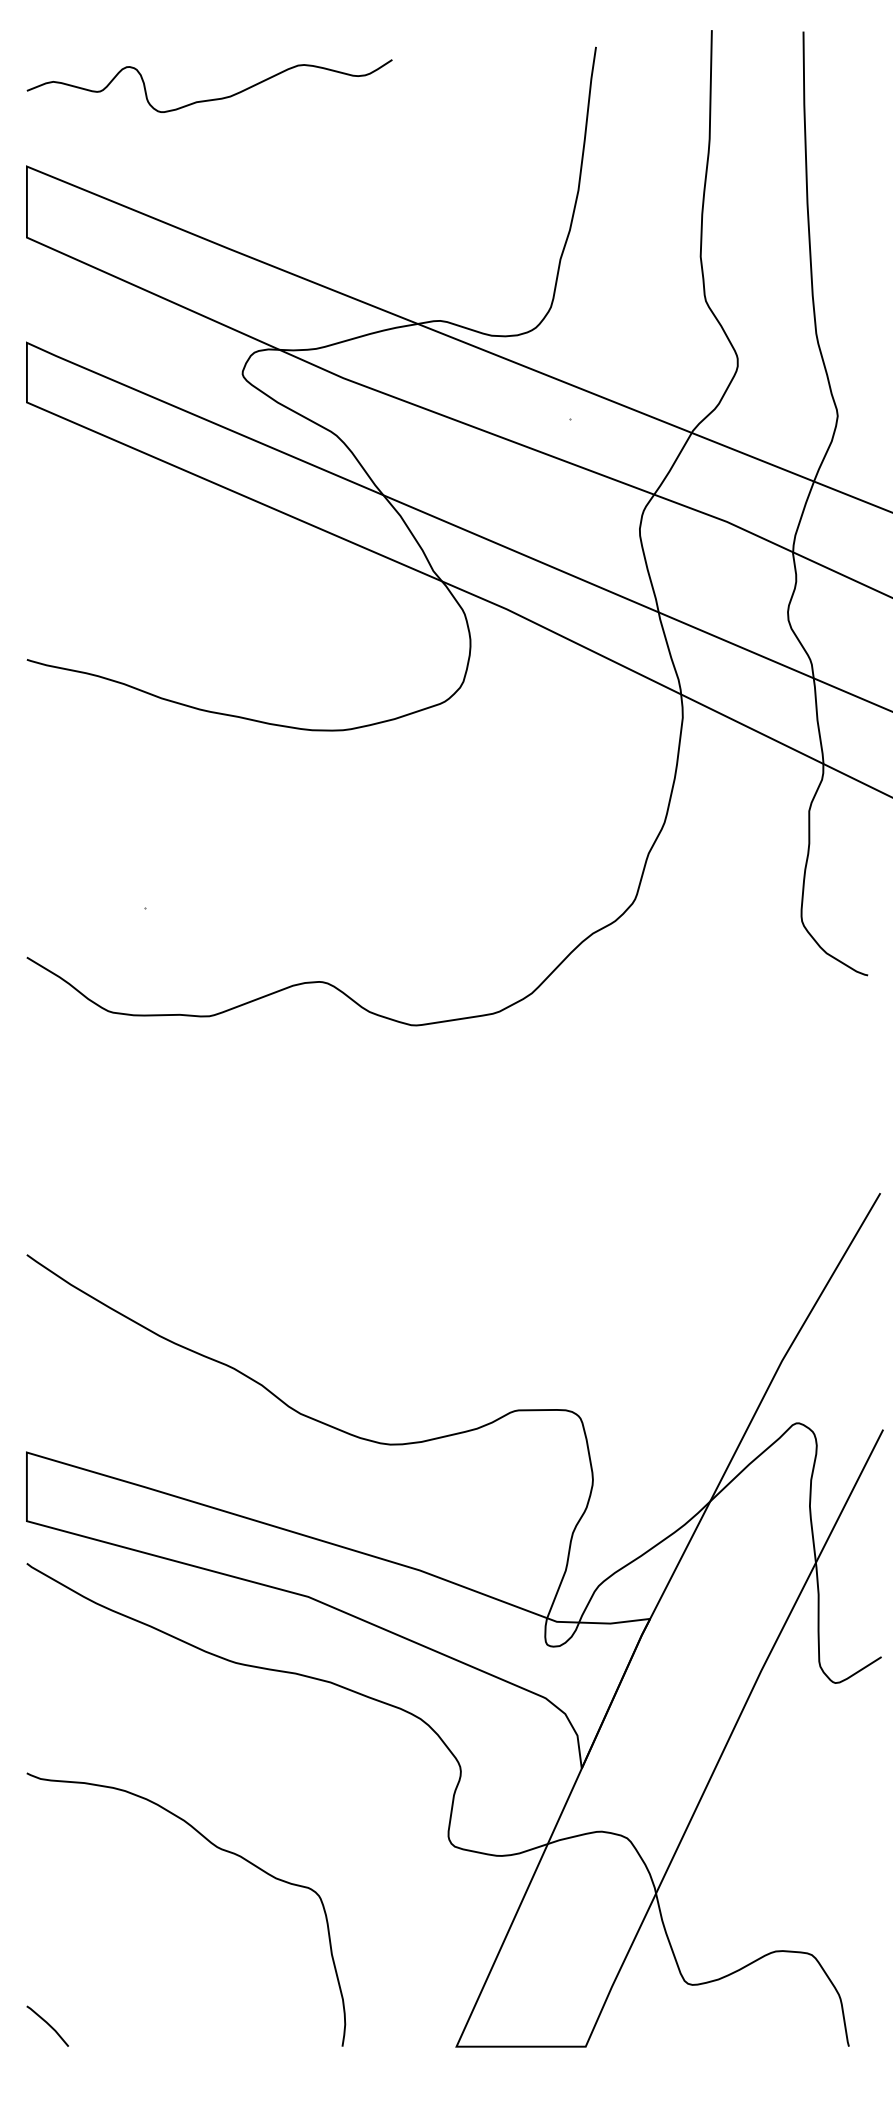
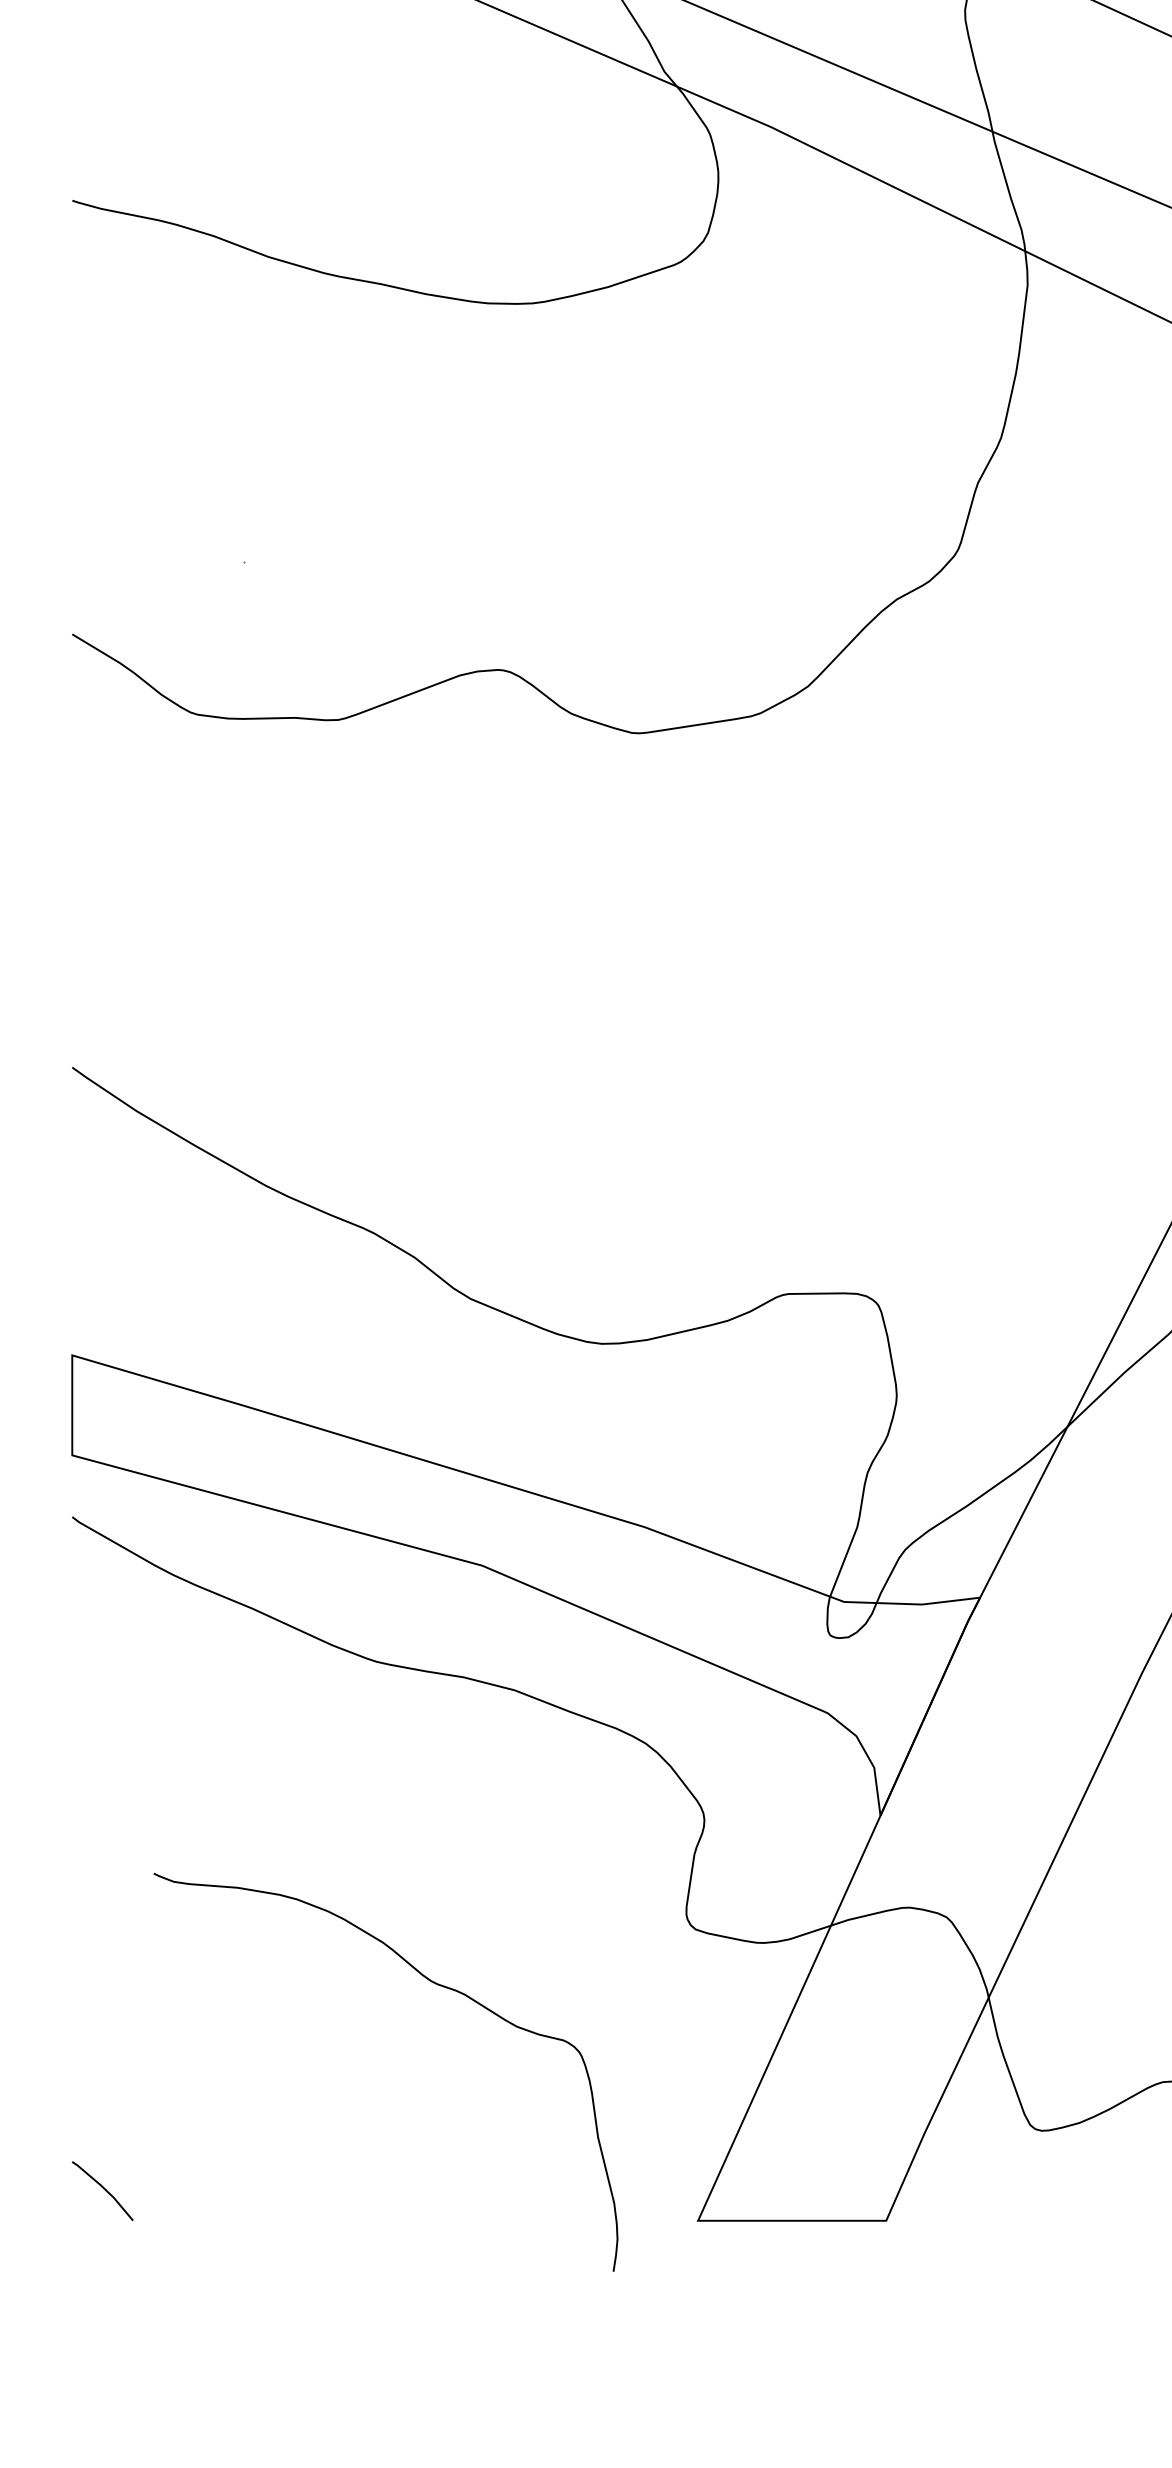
curve: (217, 1848) -> (431, 1983), moved

